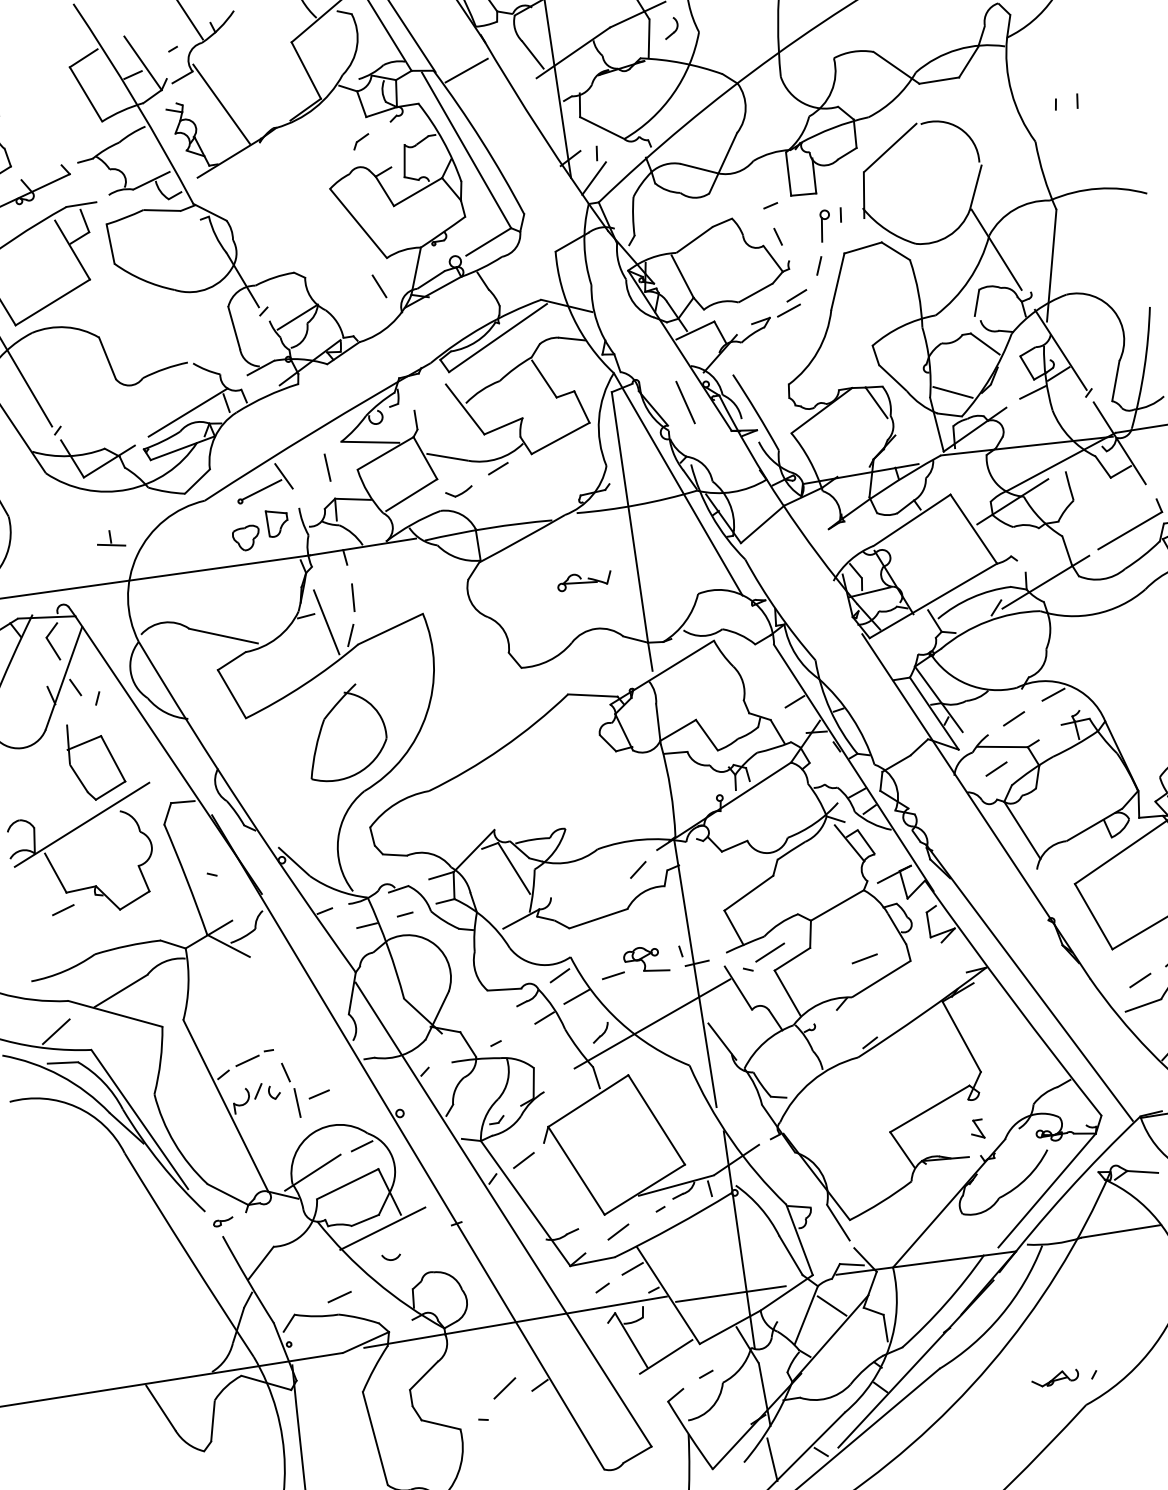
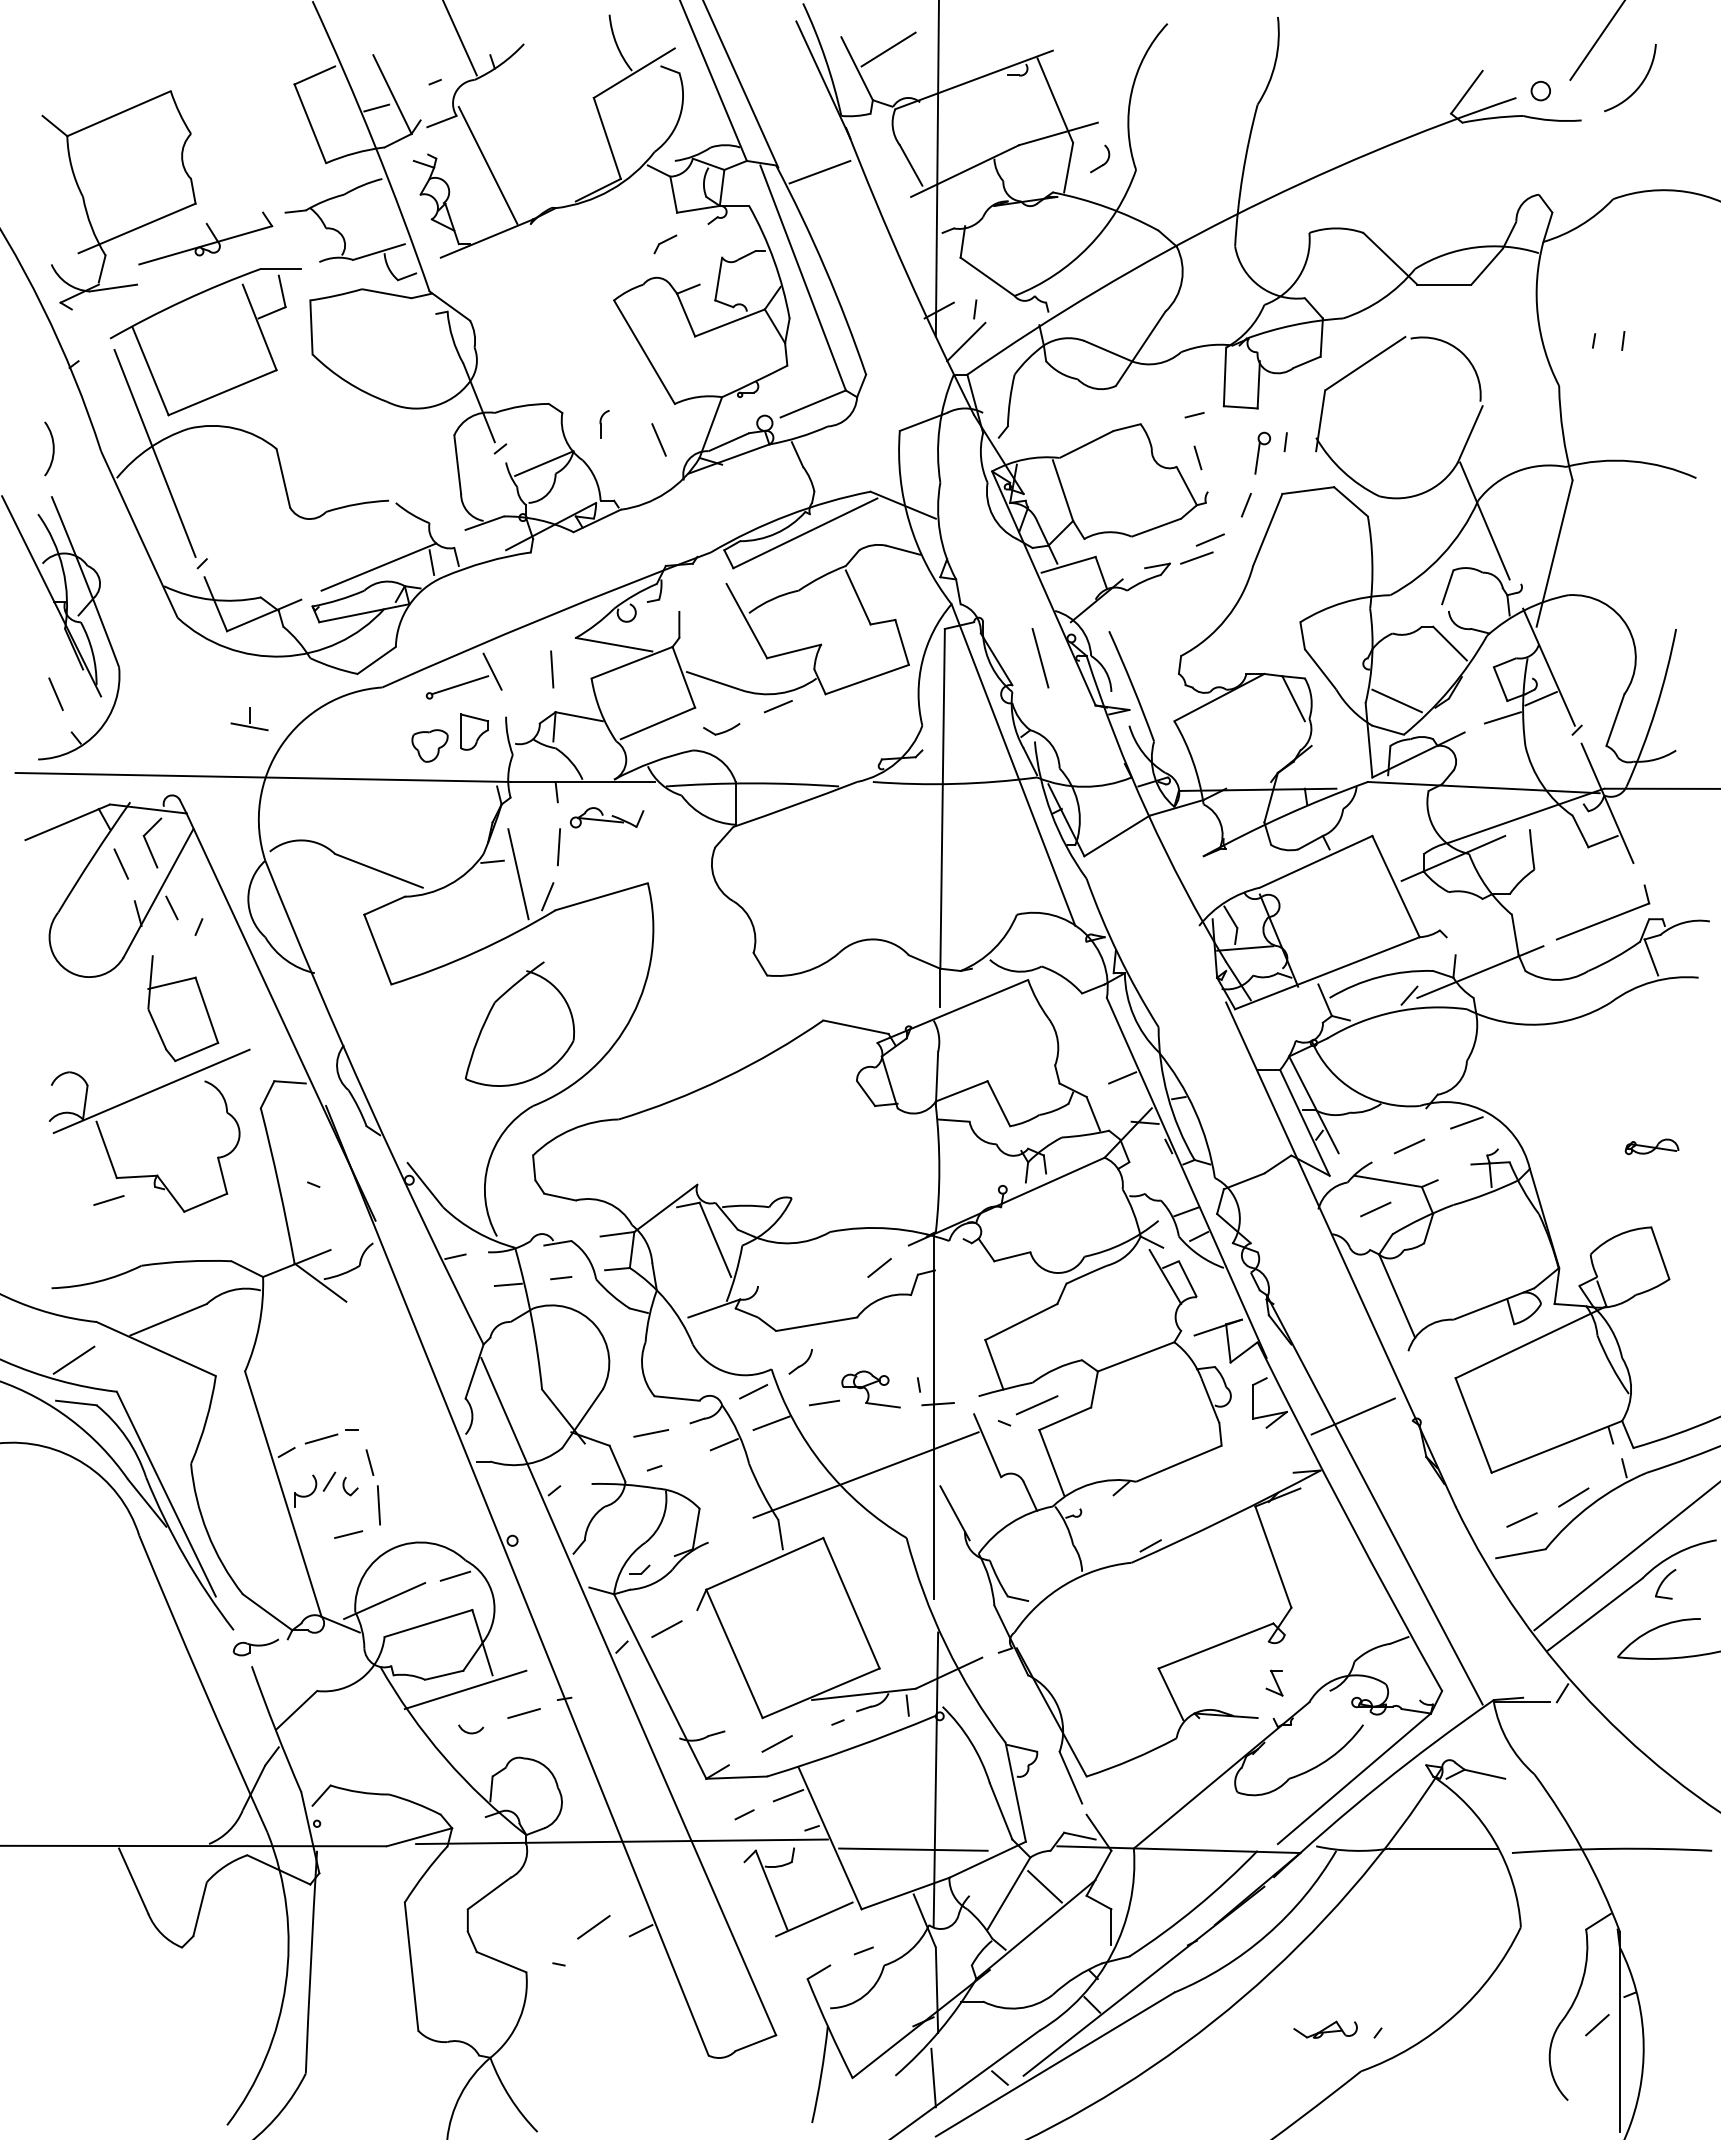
part: (337, 281) -> (604, 424), added
part: (584, 580) -> (607, 817), moved
line: (33, 660) -> (121, 863), added
line: (1003, 924) -> (1352, 1416), added
line: (864, 958) -> (651, 1433), moved
part: (600, 1032) -> (800, 1361), moved
line: (319, 1094) -> (348, 1534), moved
part: (223, 1221) -> (255, 1647), size x1.67
line: (339, 1297) -> (523, 1713), moved

